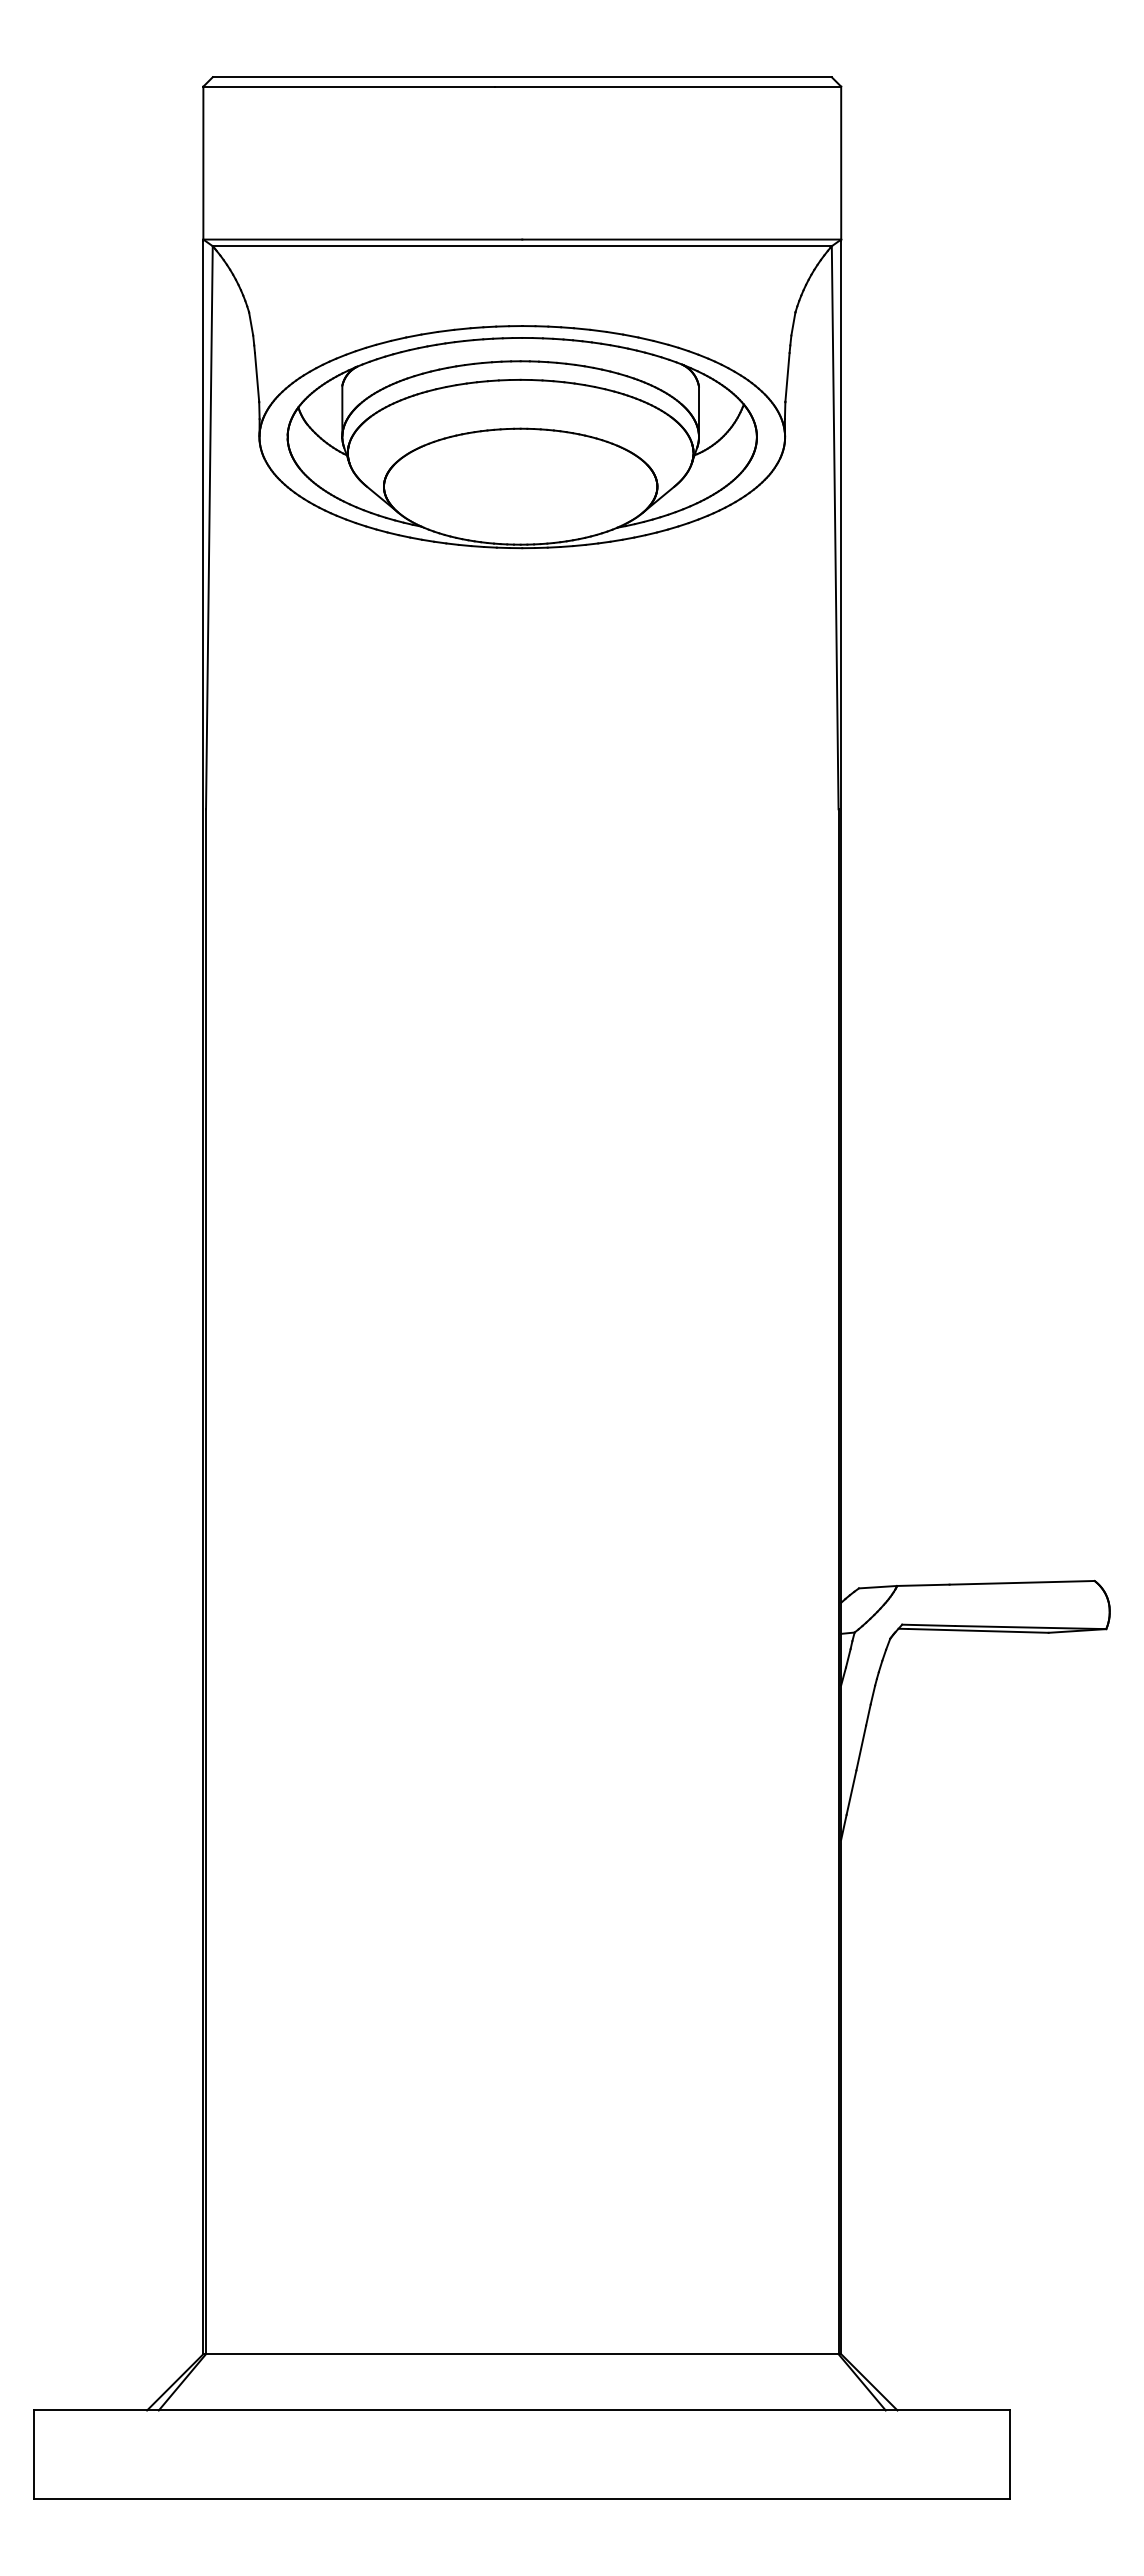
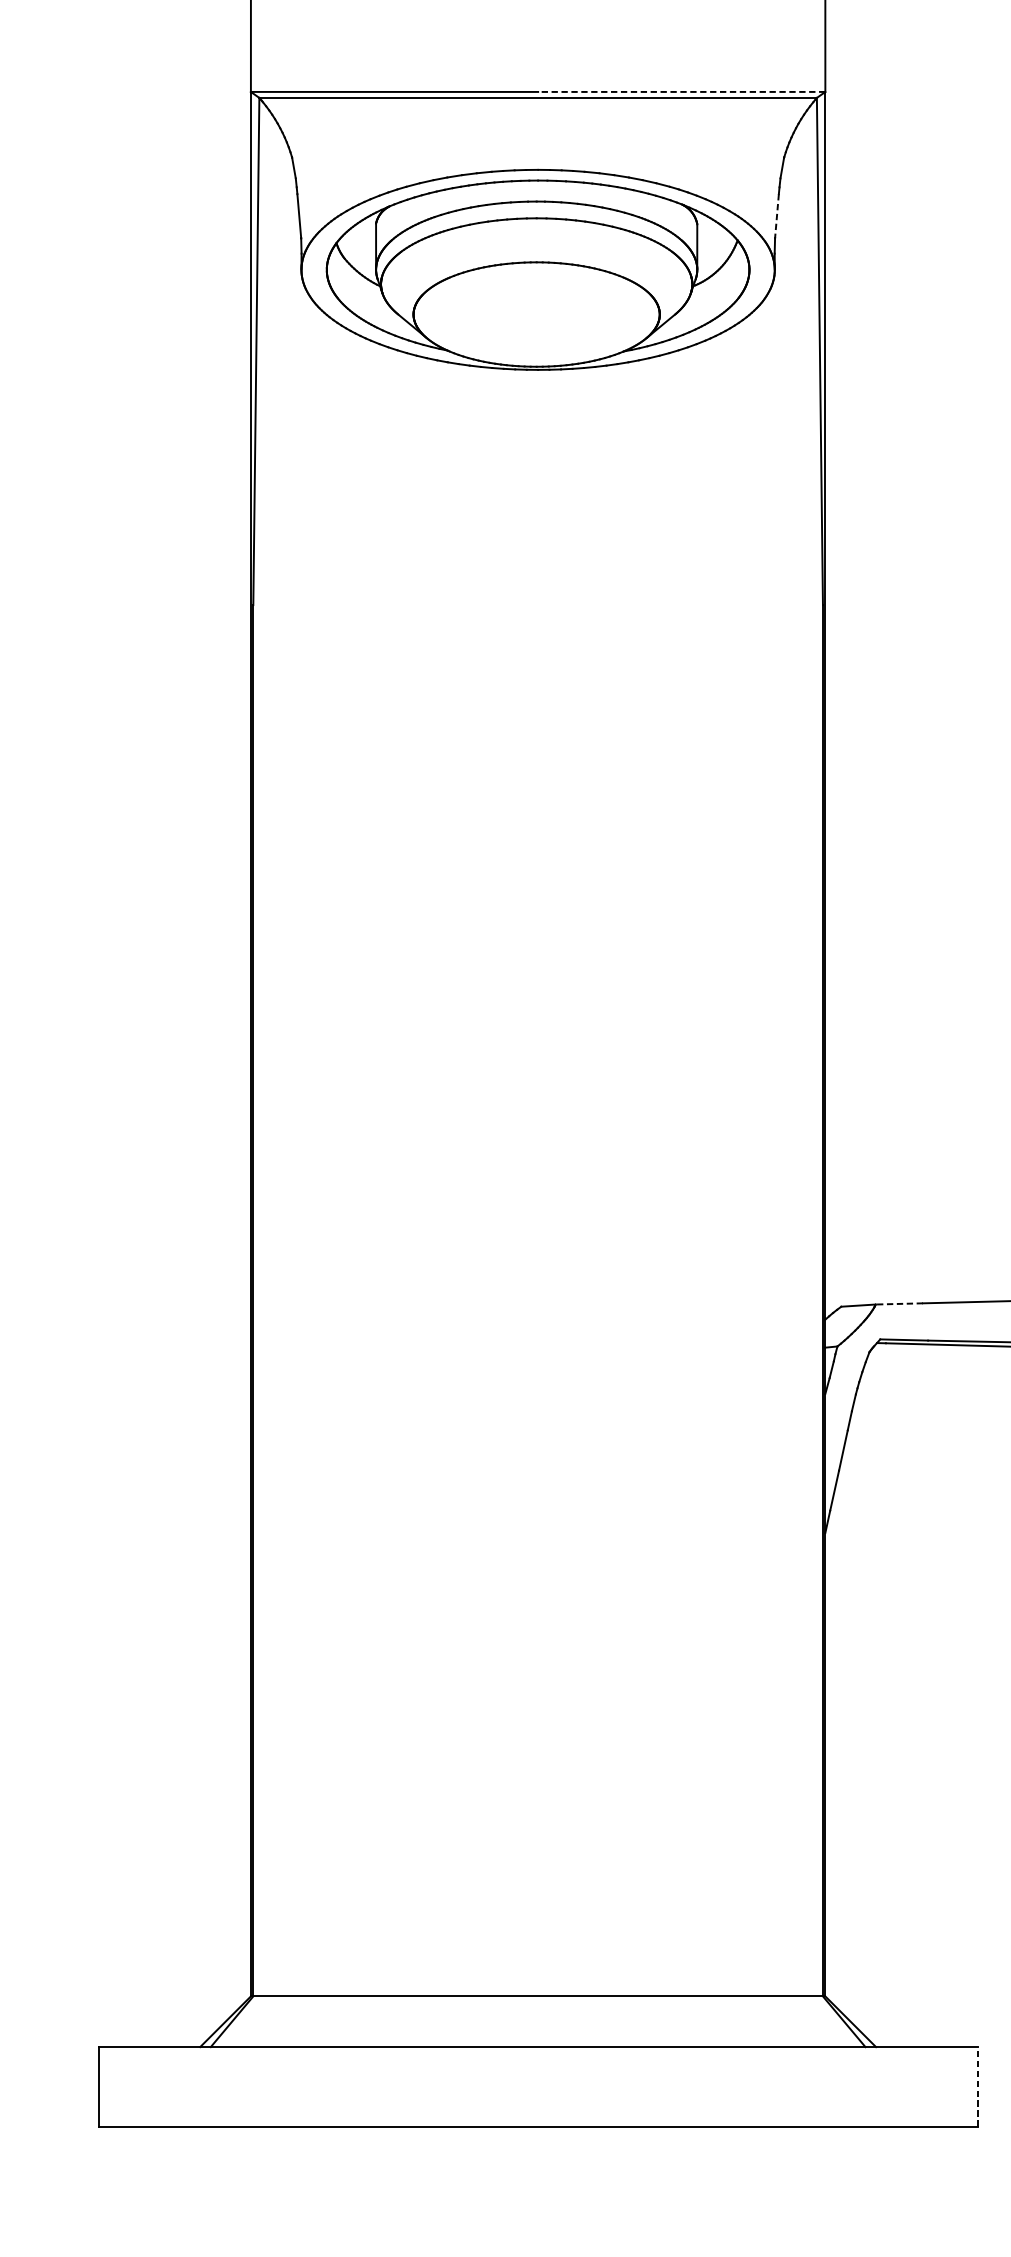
line: (681, 239) -> (681, 91), solid -> dashed
line: (787, 377) -> (776, 216), solid -> dashed
line: (922, 1585) -> (898, 1304), solid -> dashed
line: (1010, 2454) -> (977, 2086), solid -> dashed

